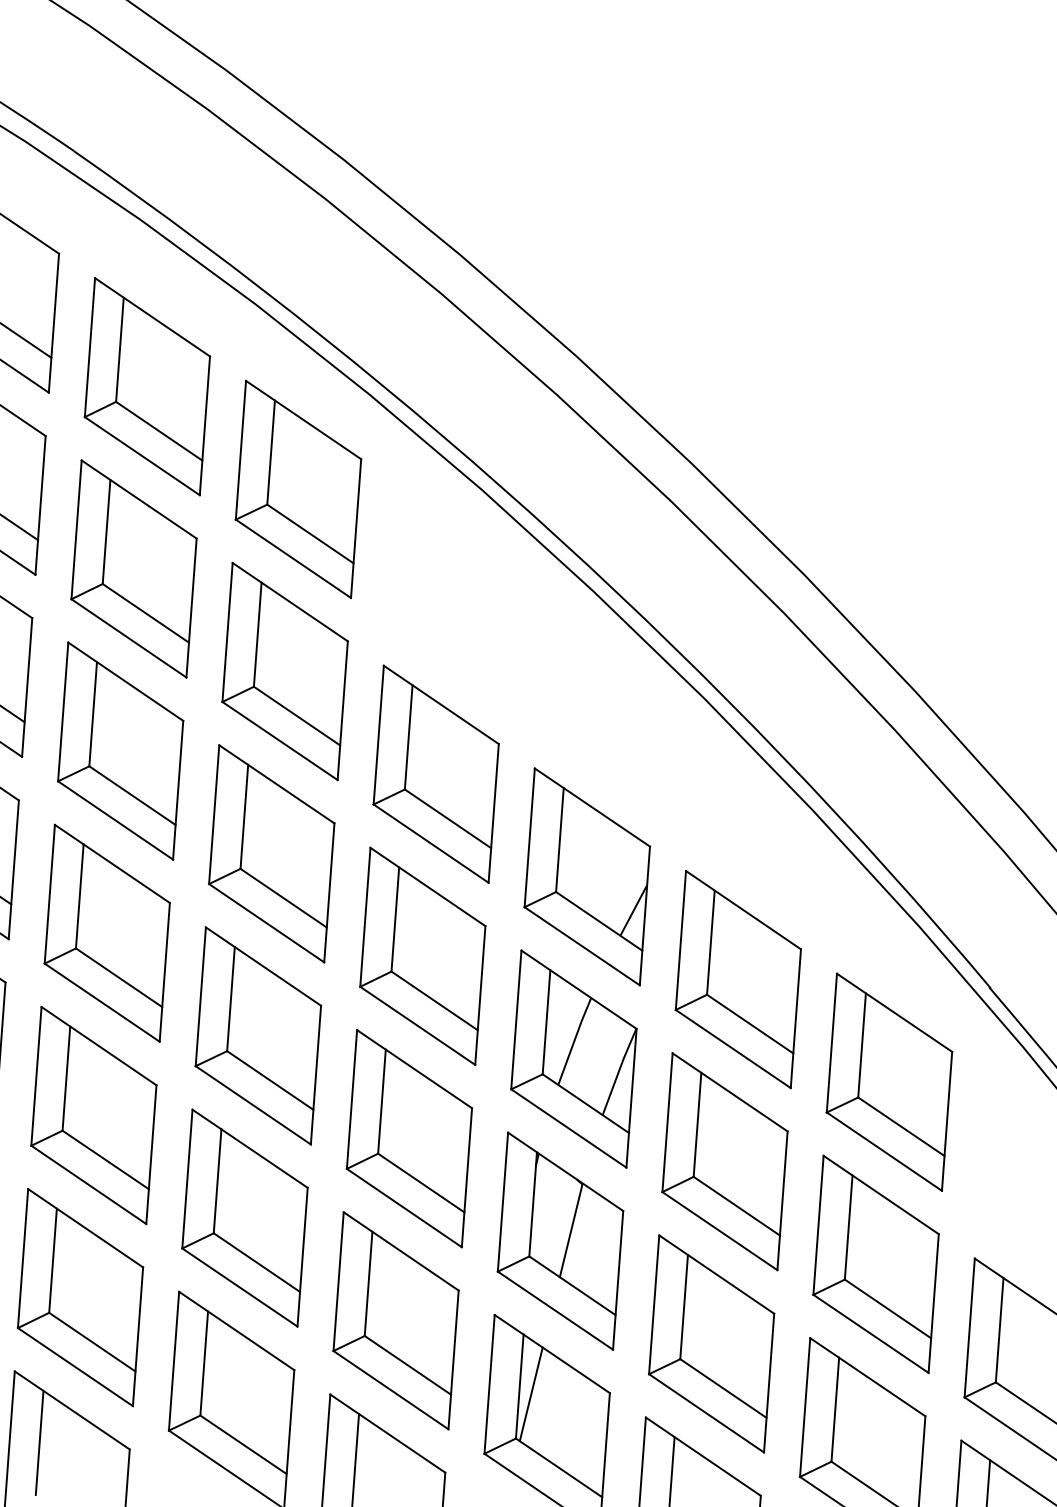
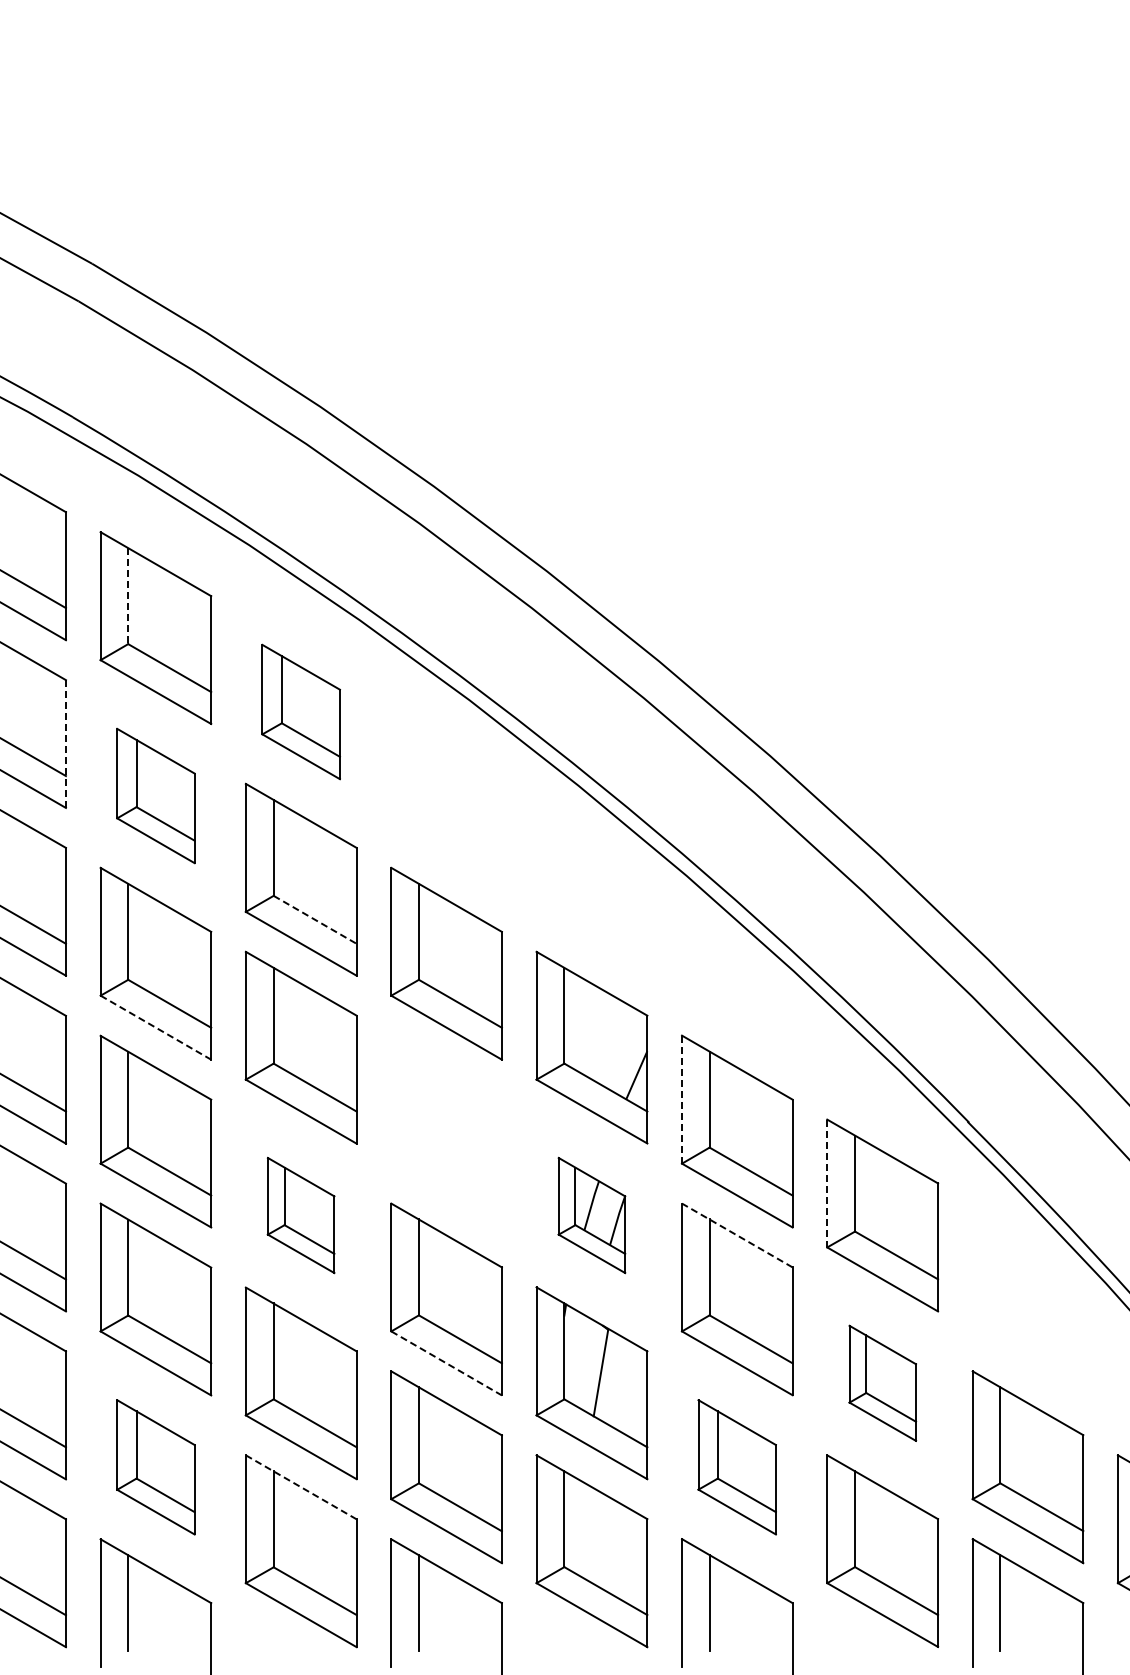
line: (120, 350) -> (128, 596), solid -> dashed
part: (297, 488) -> (300, 711), size x0.7
line: (40, 505) -> (65, 744), solid -> dashed
part: (133, 568) -> (155, 795), size x0.7
line: (297, 715) -> (315, 919), solid -> dashed
line: (115, 820) -> (155, 1027), solid -> dashed
line: (681, 941) -> (682, 1100), solid -> dashed
part: (422, 956) -> (446, 1131), removed
part: (257, 1035) -> (300, 1215), size x0.6
line: (832, 1043) -> (827, 1183), solid -> dashed
part: (573, 1059) -> (591, 1215), size x0.6
line: (730, 1092) -> (737, 1235), solid -> dashed
line: (404, 1208) -> (446, 1363), solid -> dashed
part: (875, 1264) -> (882, 1383), size x0.6
part: (80, 1297) -> (155, 1467), size x0.7
line: (236, 1331) -> (301, 1487), solid -> dashed
part: (710, 1344) -> (736, 1467), size x0.7
line: (531, 1394) -> (575, 1525), removed

